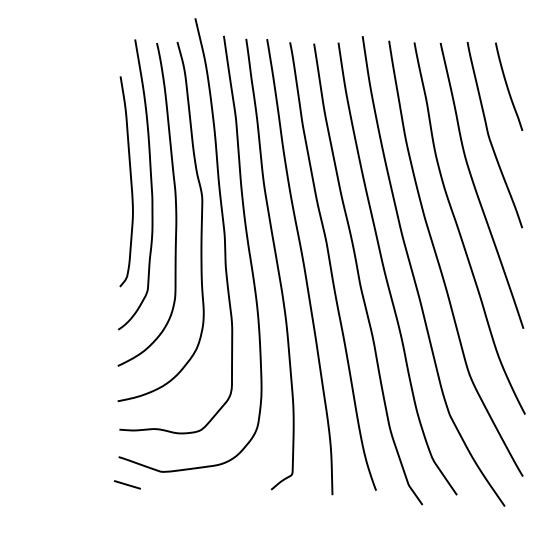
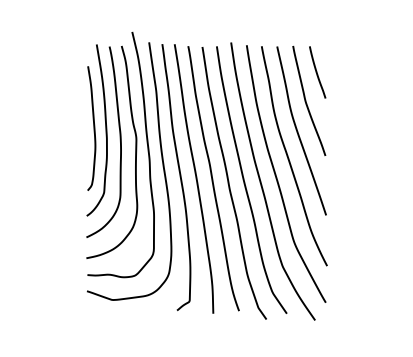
line: (128, 484) -> (92, 307), removed

